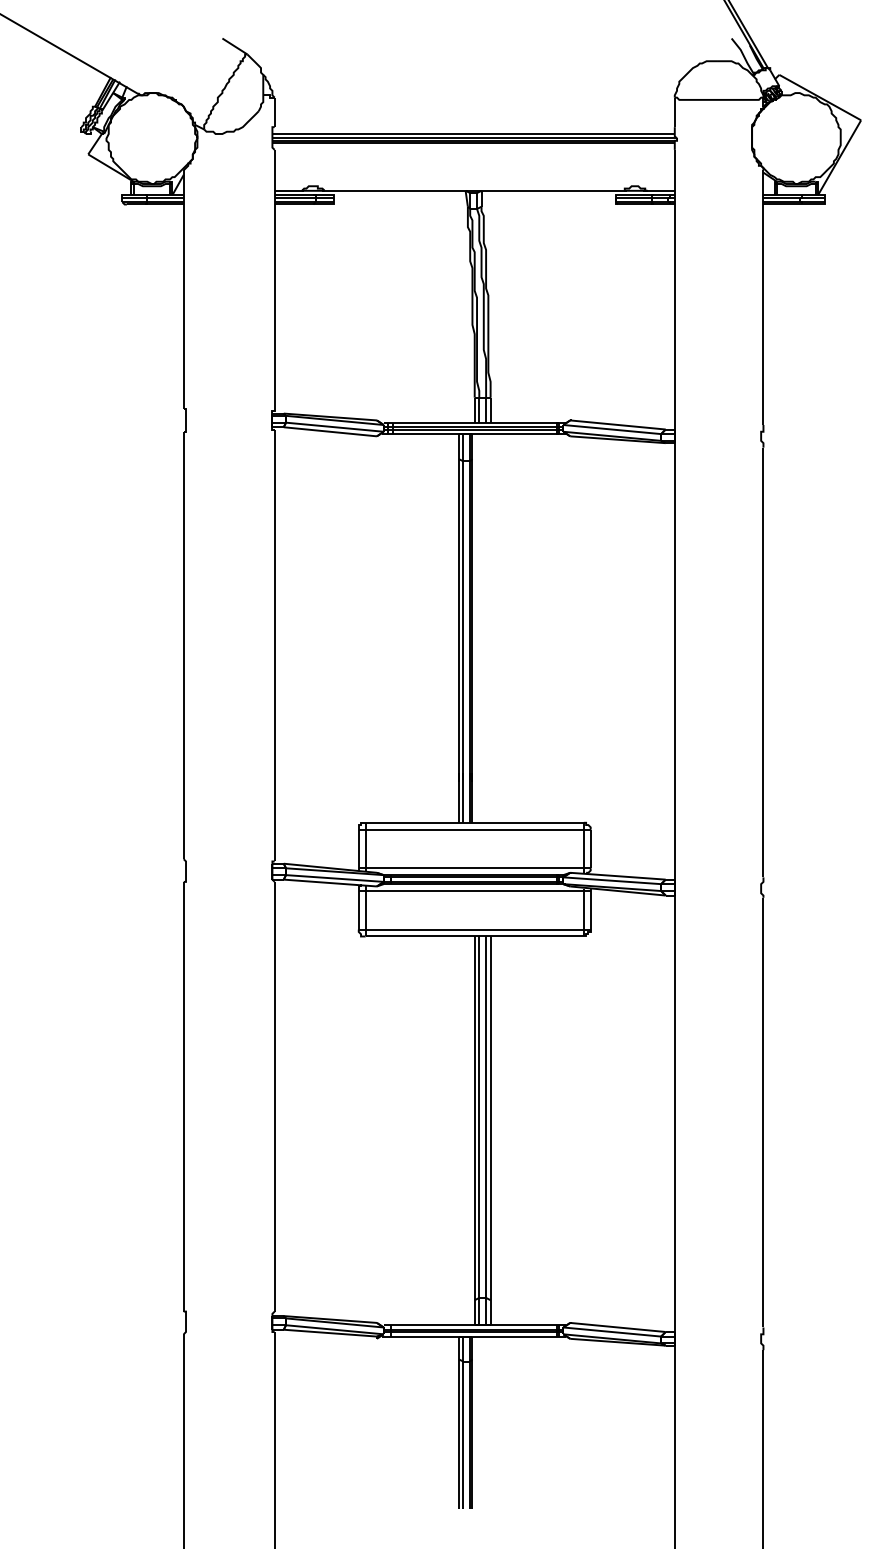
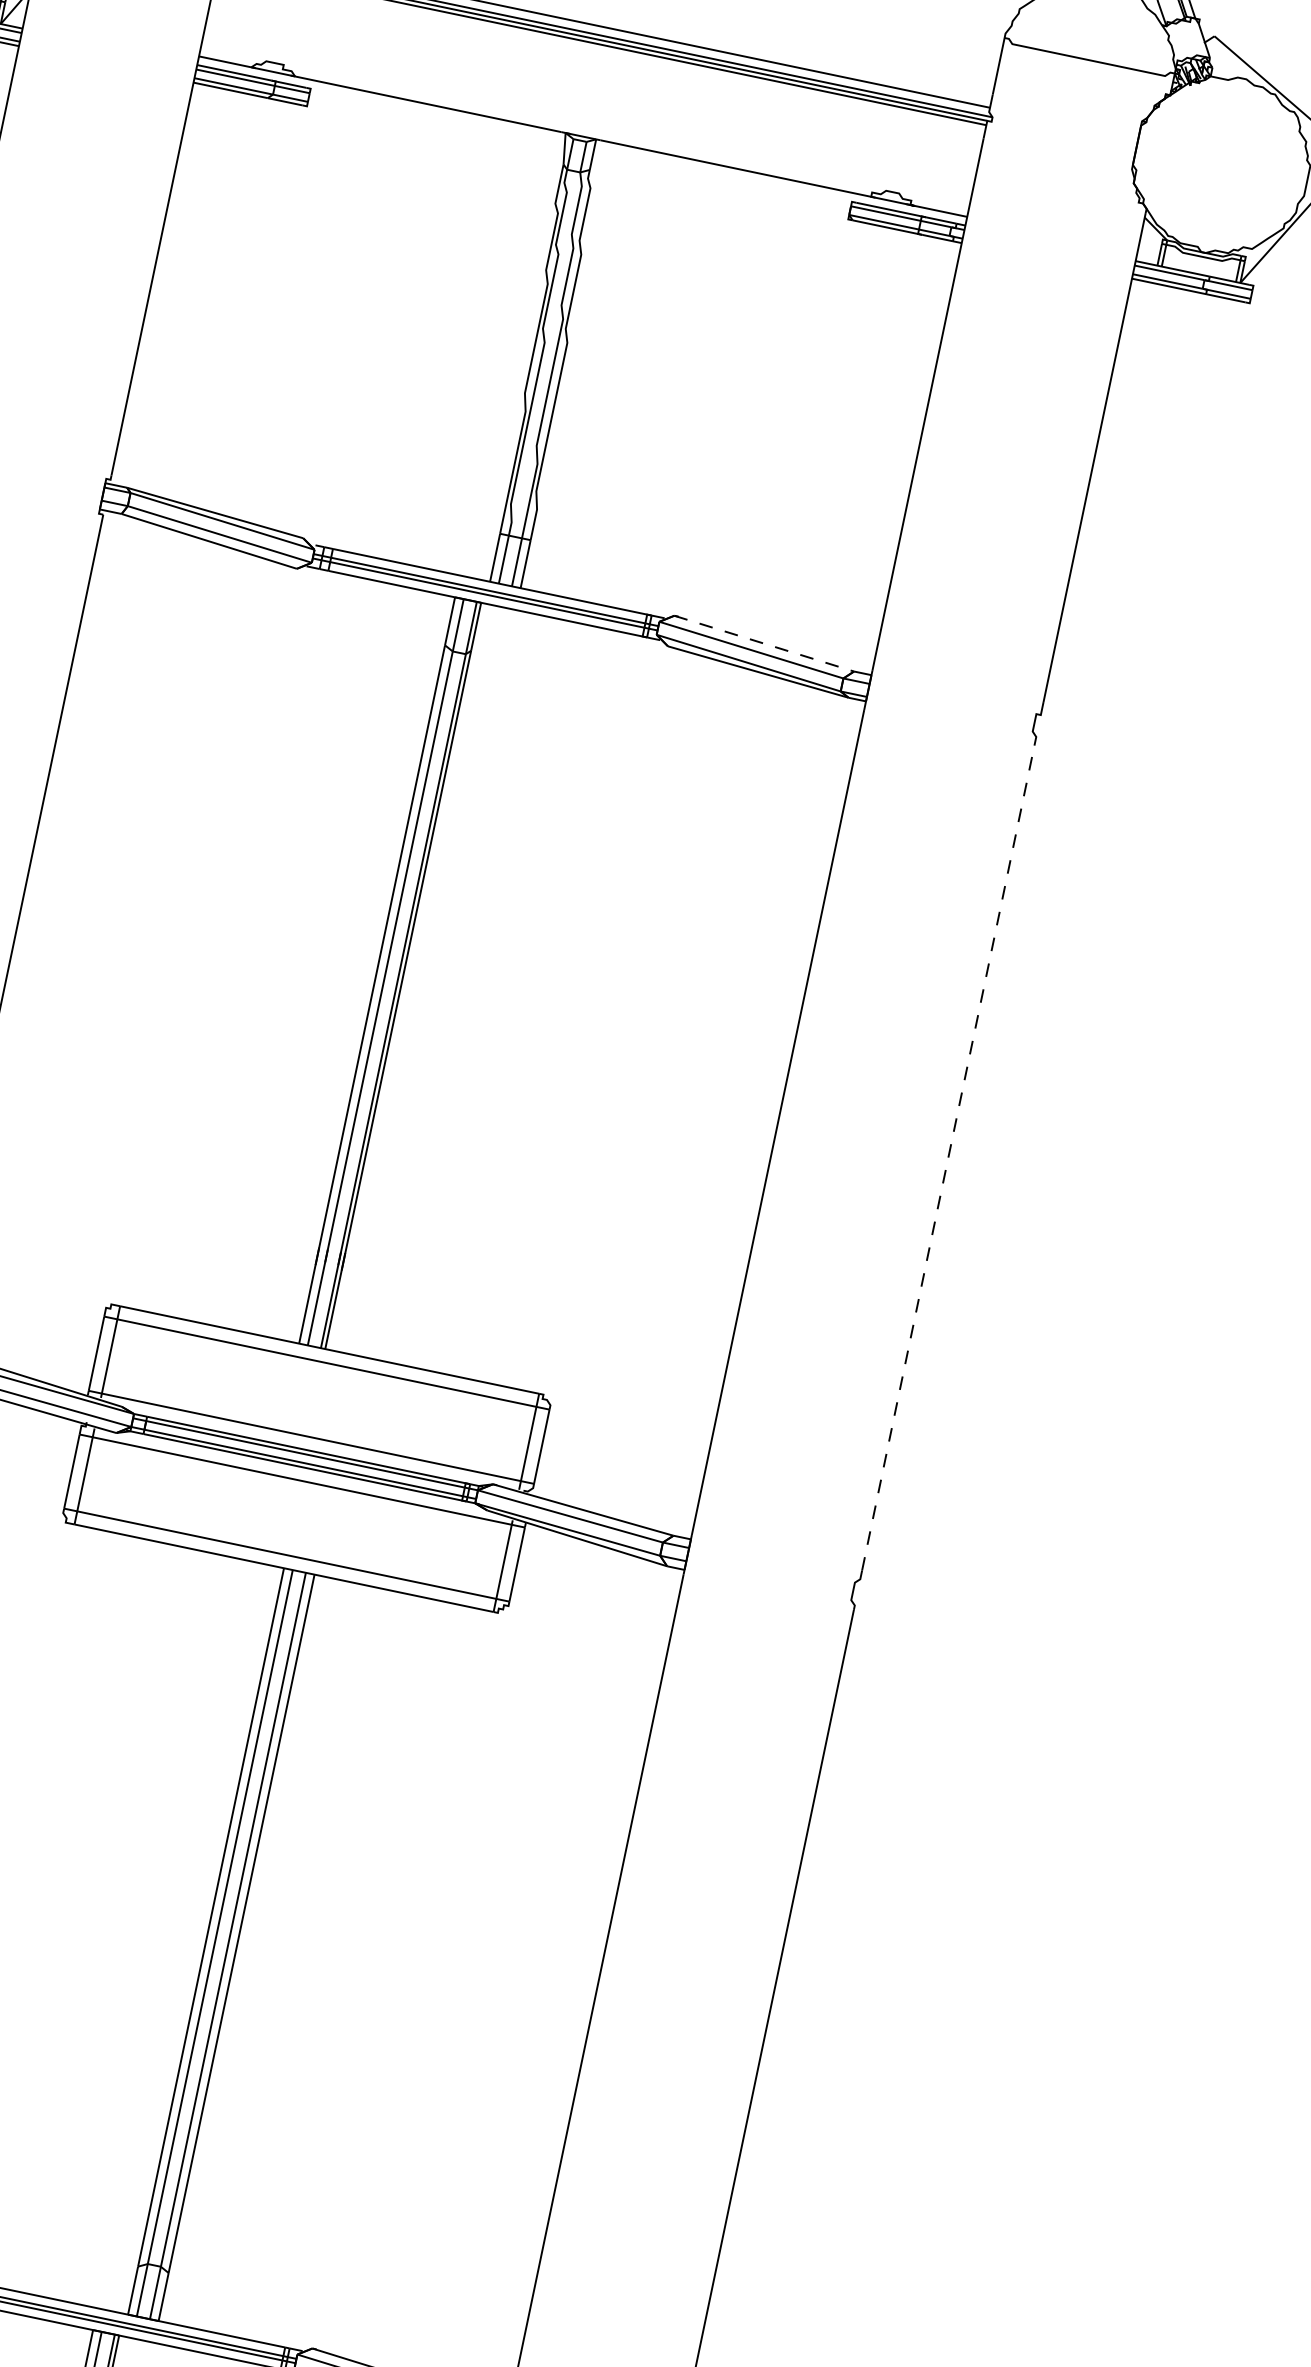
line: (617, 424) -> (763, 642), solid -> dashed
line: (763, 662) -> (948, 1158), solid -> dashed

